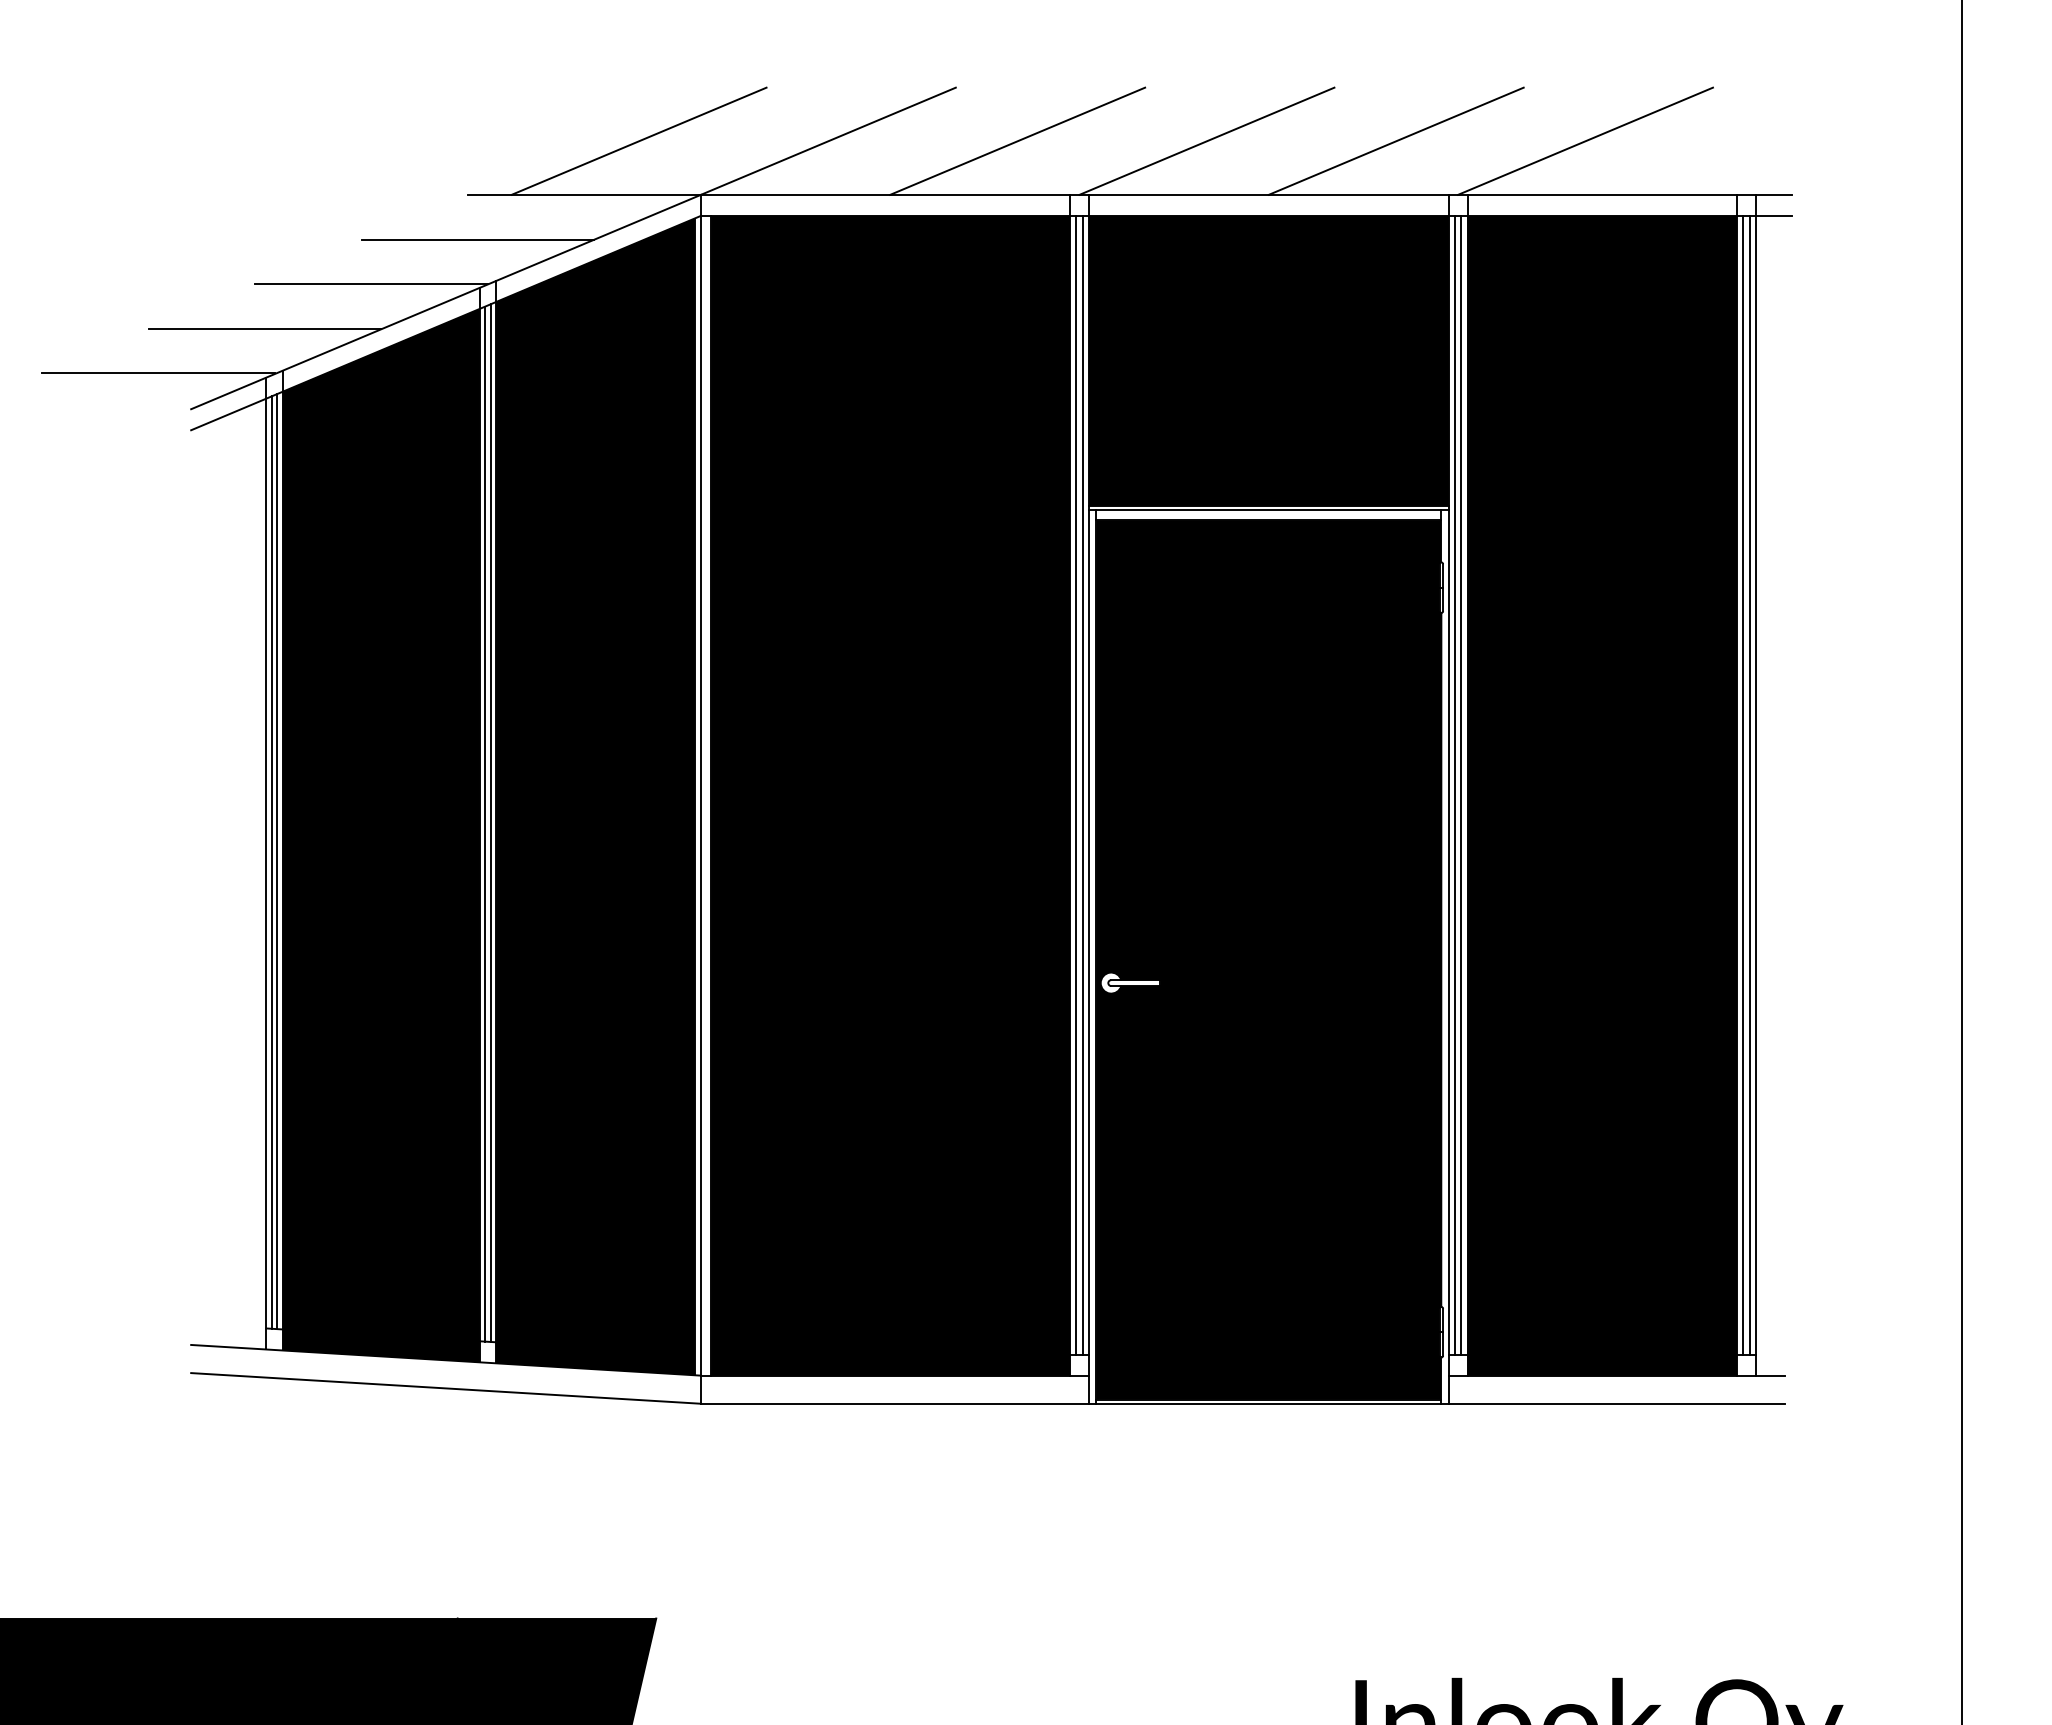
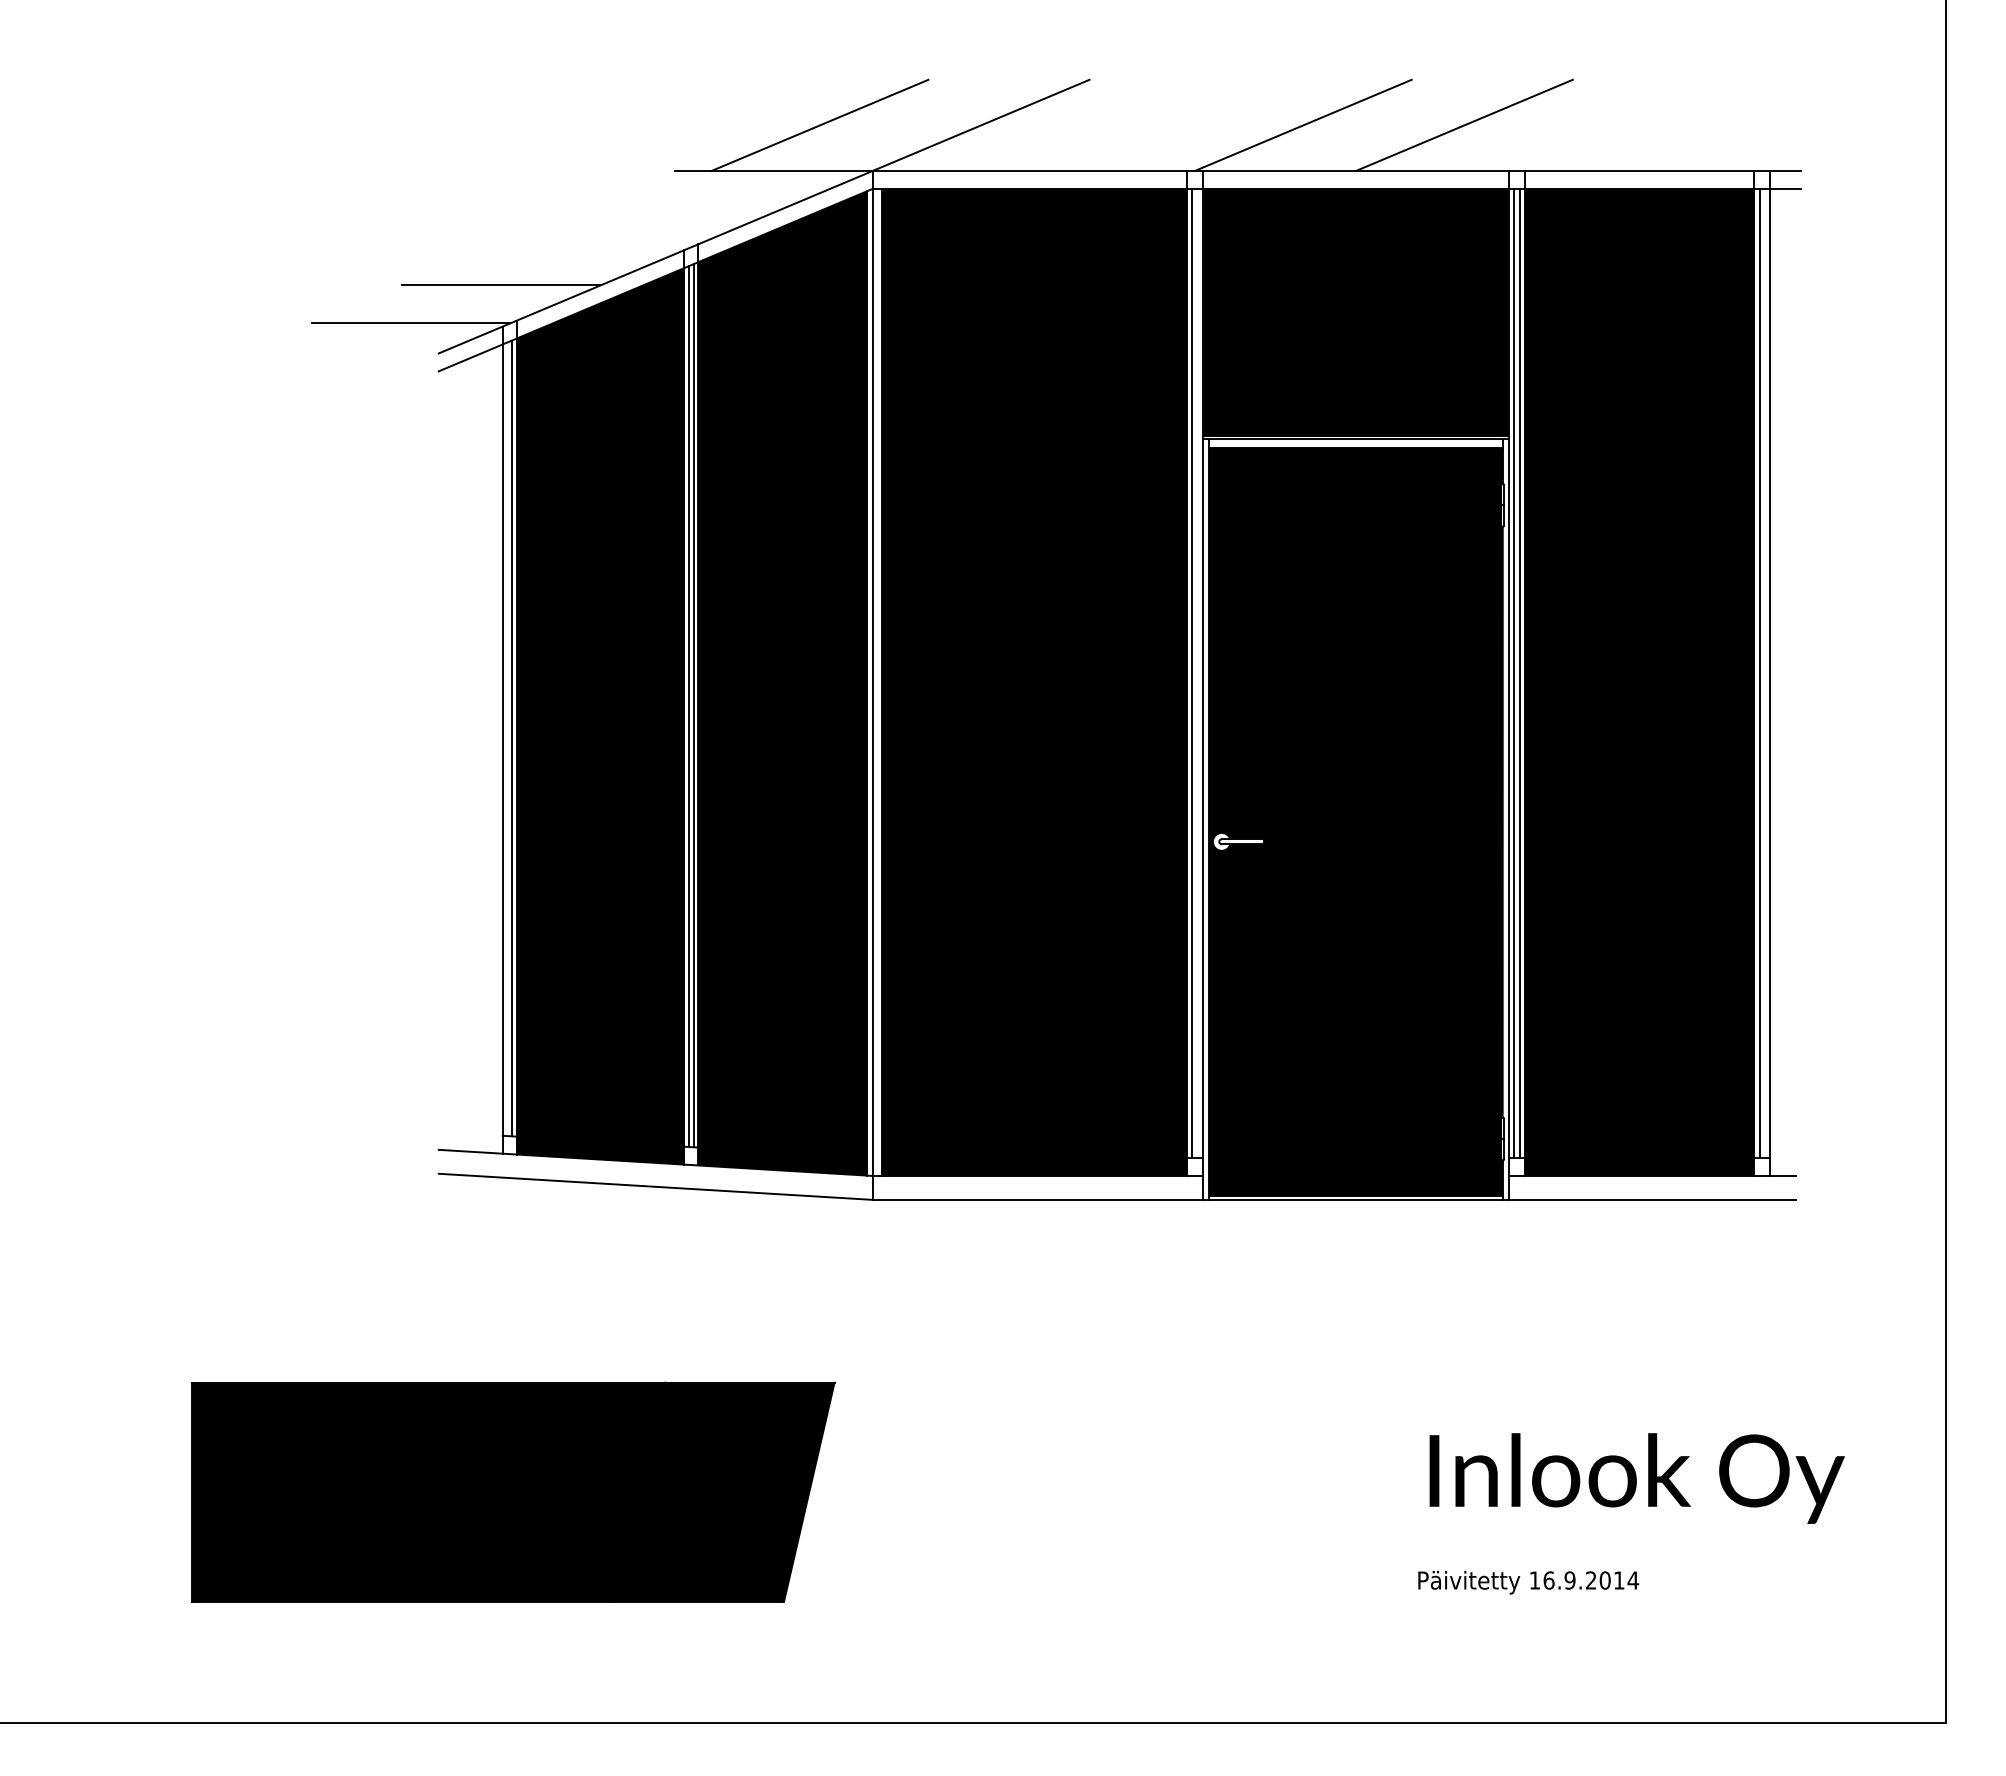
line: (1016, 141) -> (1141, 125), removed
line: (1584, 141) -> (1624, 125), removed
line: (477, 240) -> (682, 209), removed
line: (371, 284) -> (592, 247), removed
line: (1082, 785) -> (1197, 673), removed
line: (1750, 785) -> (1765, 673), removed
line: (271, 862) -> (507, 739), removed

